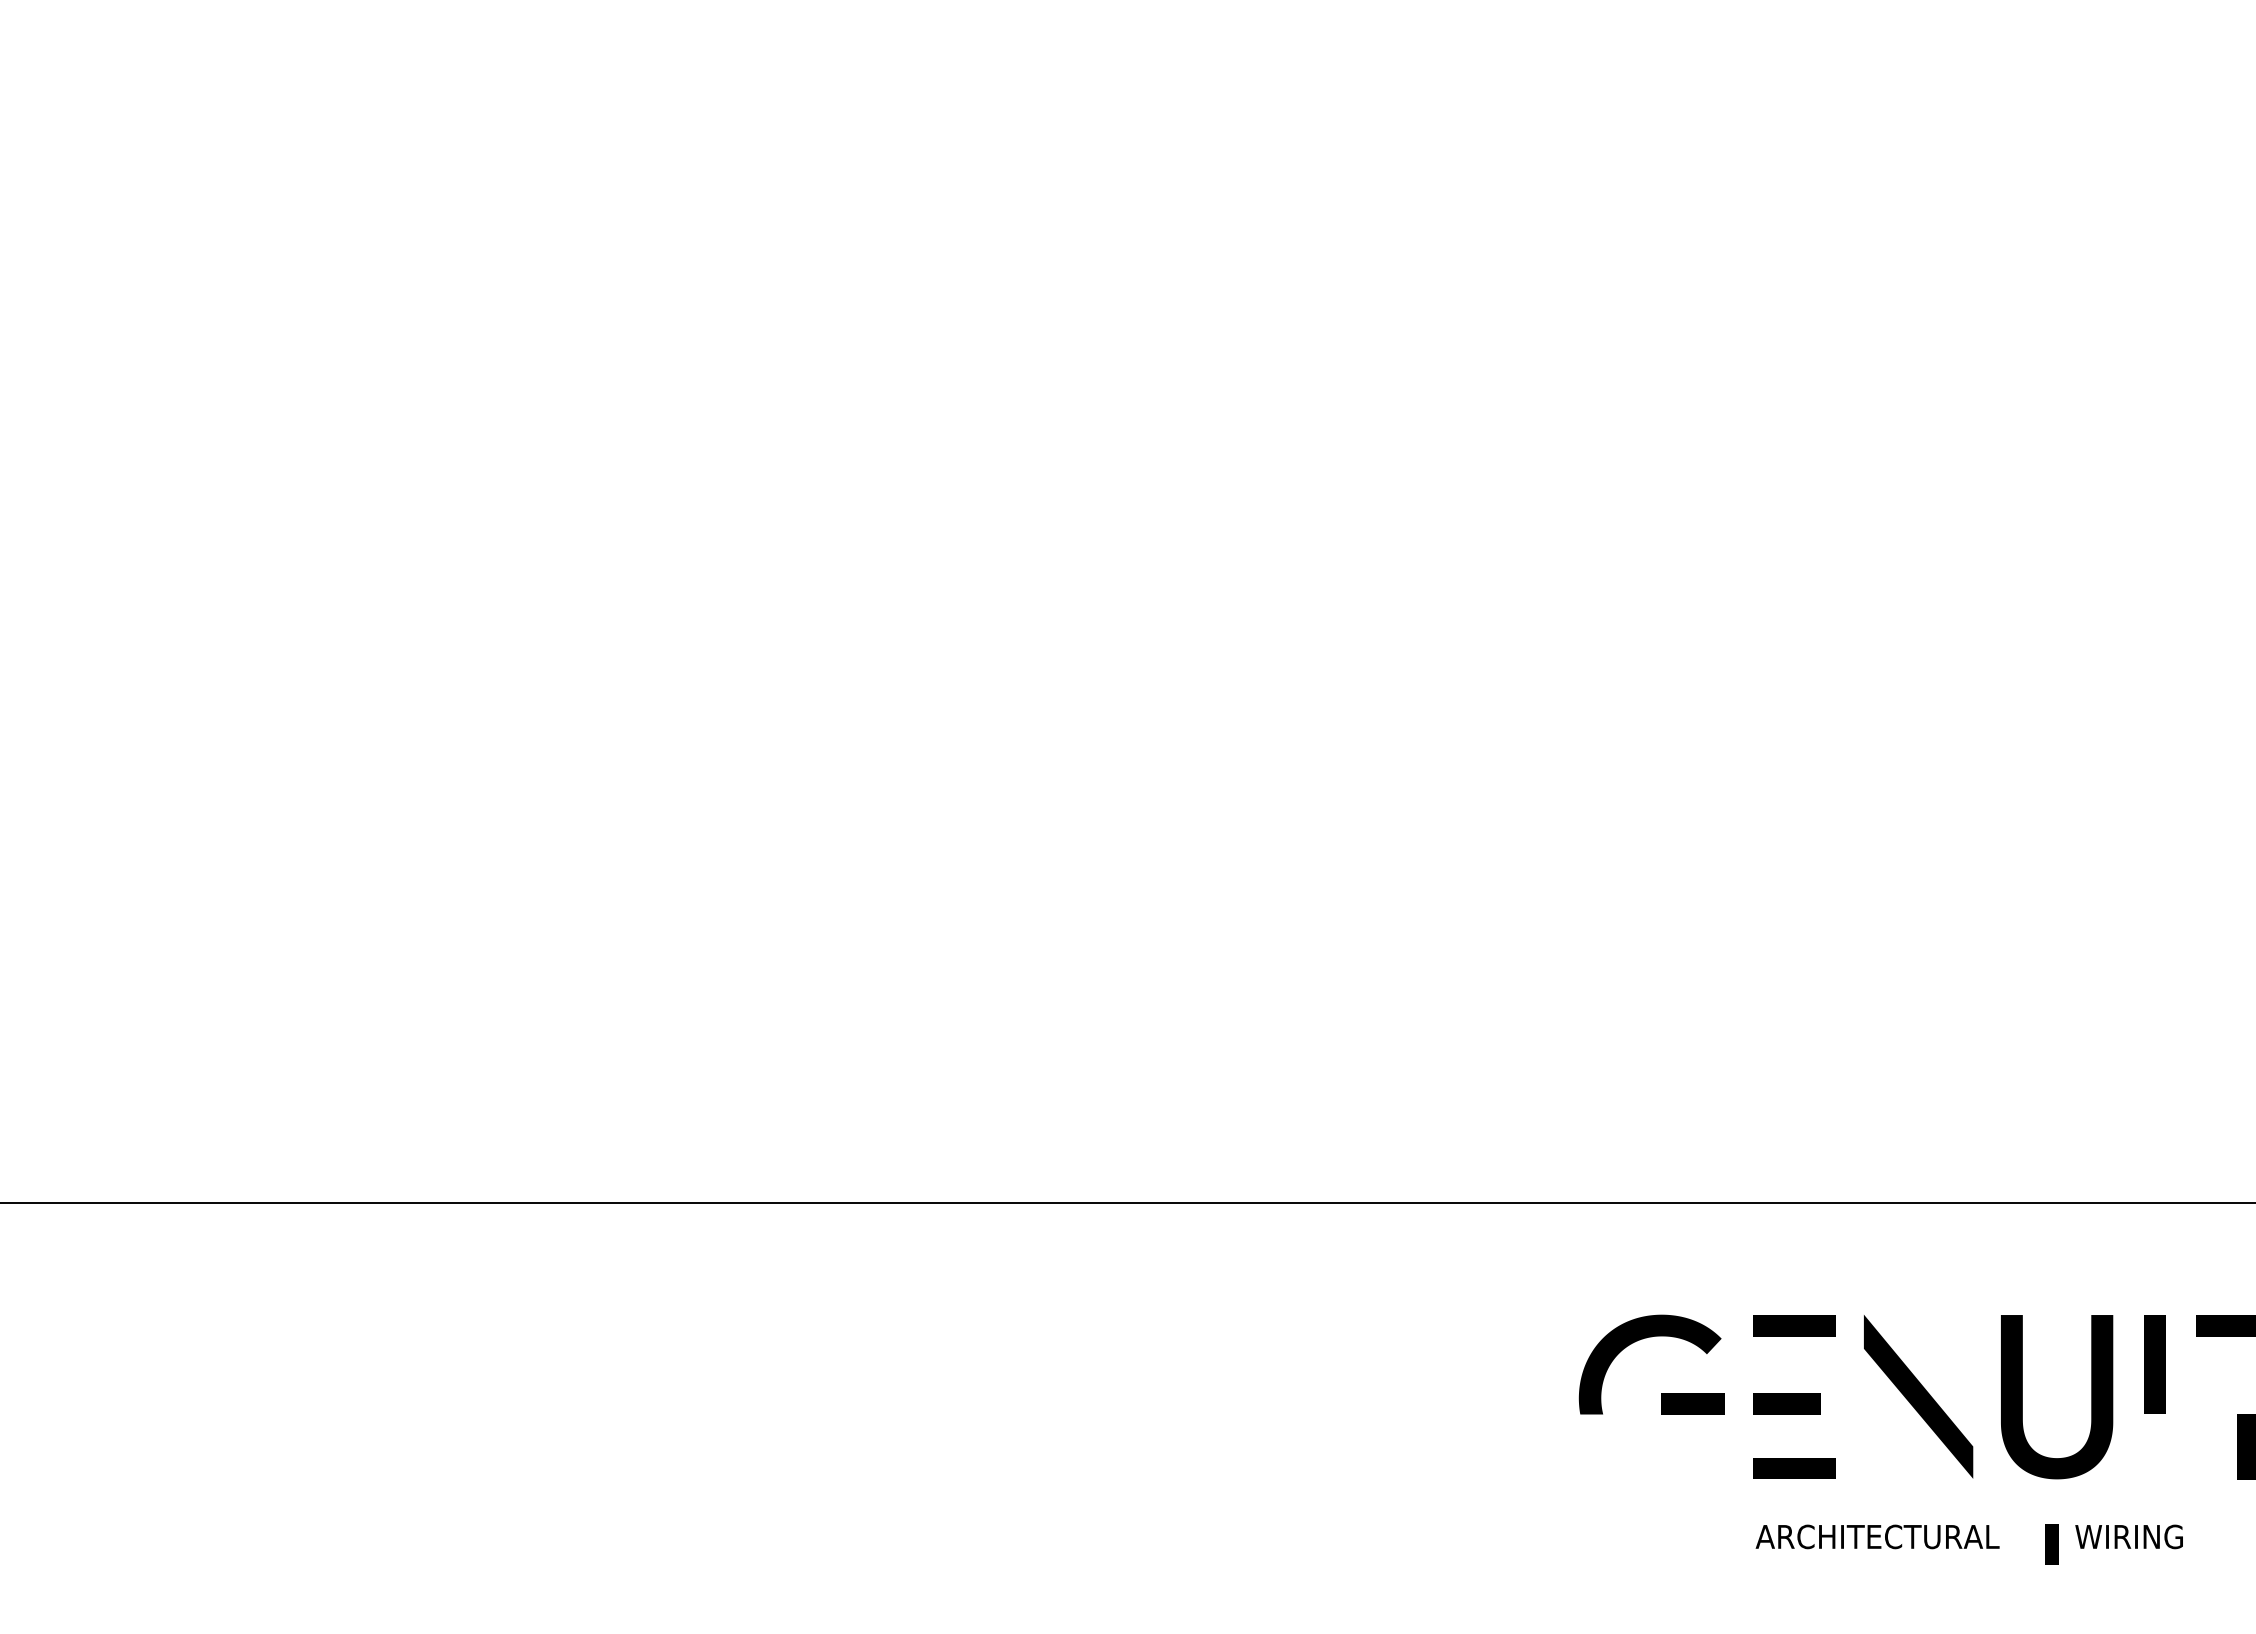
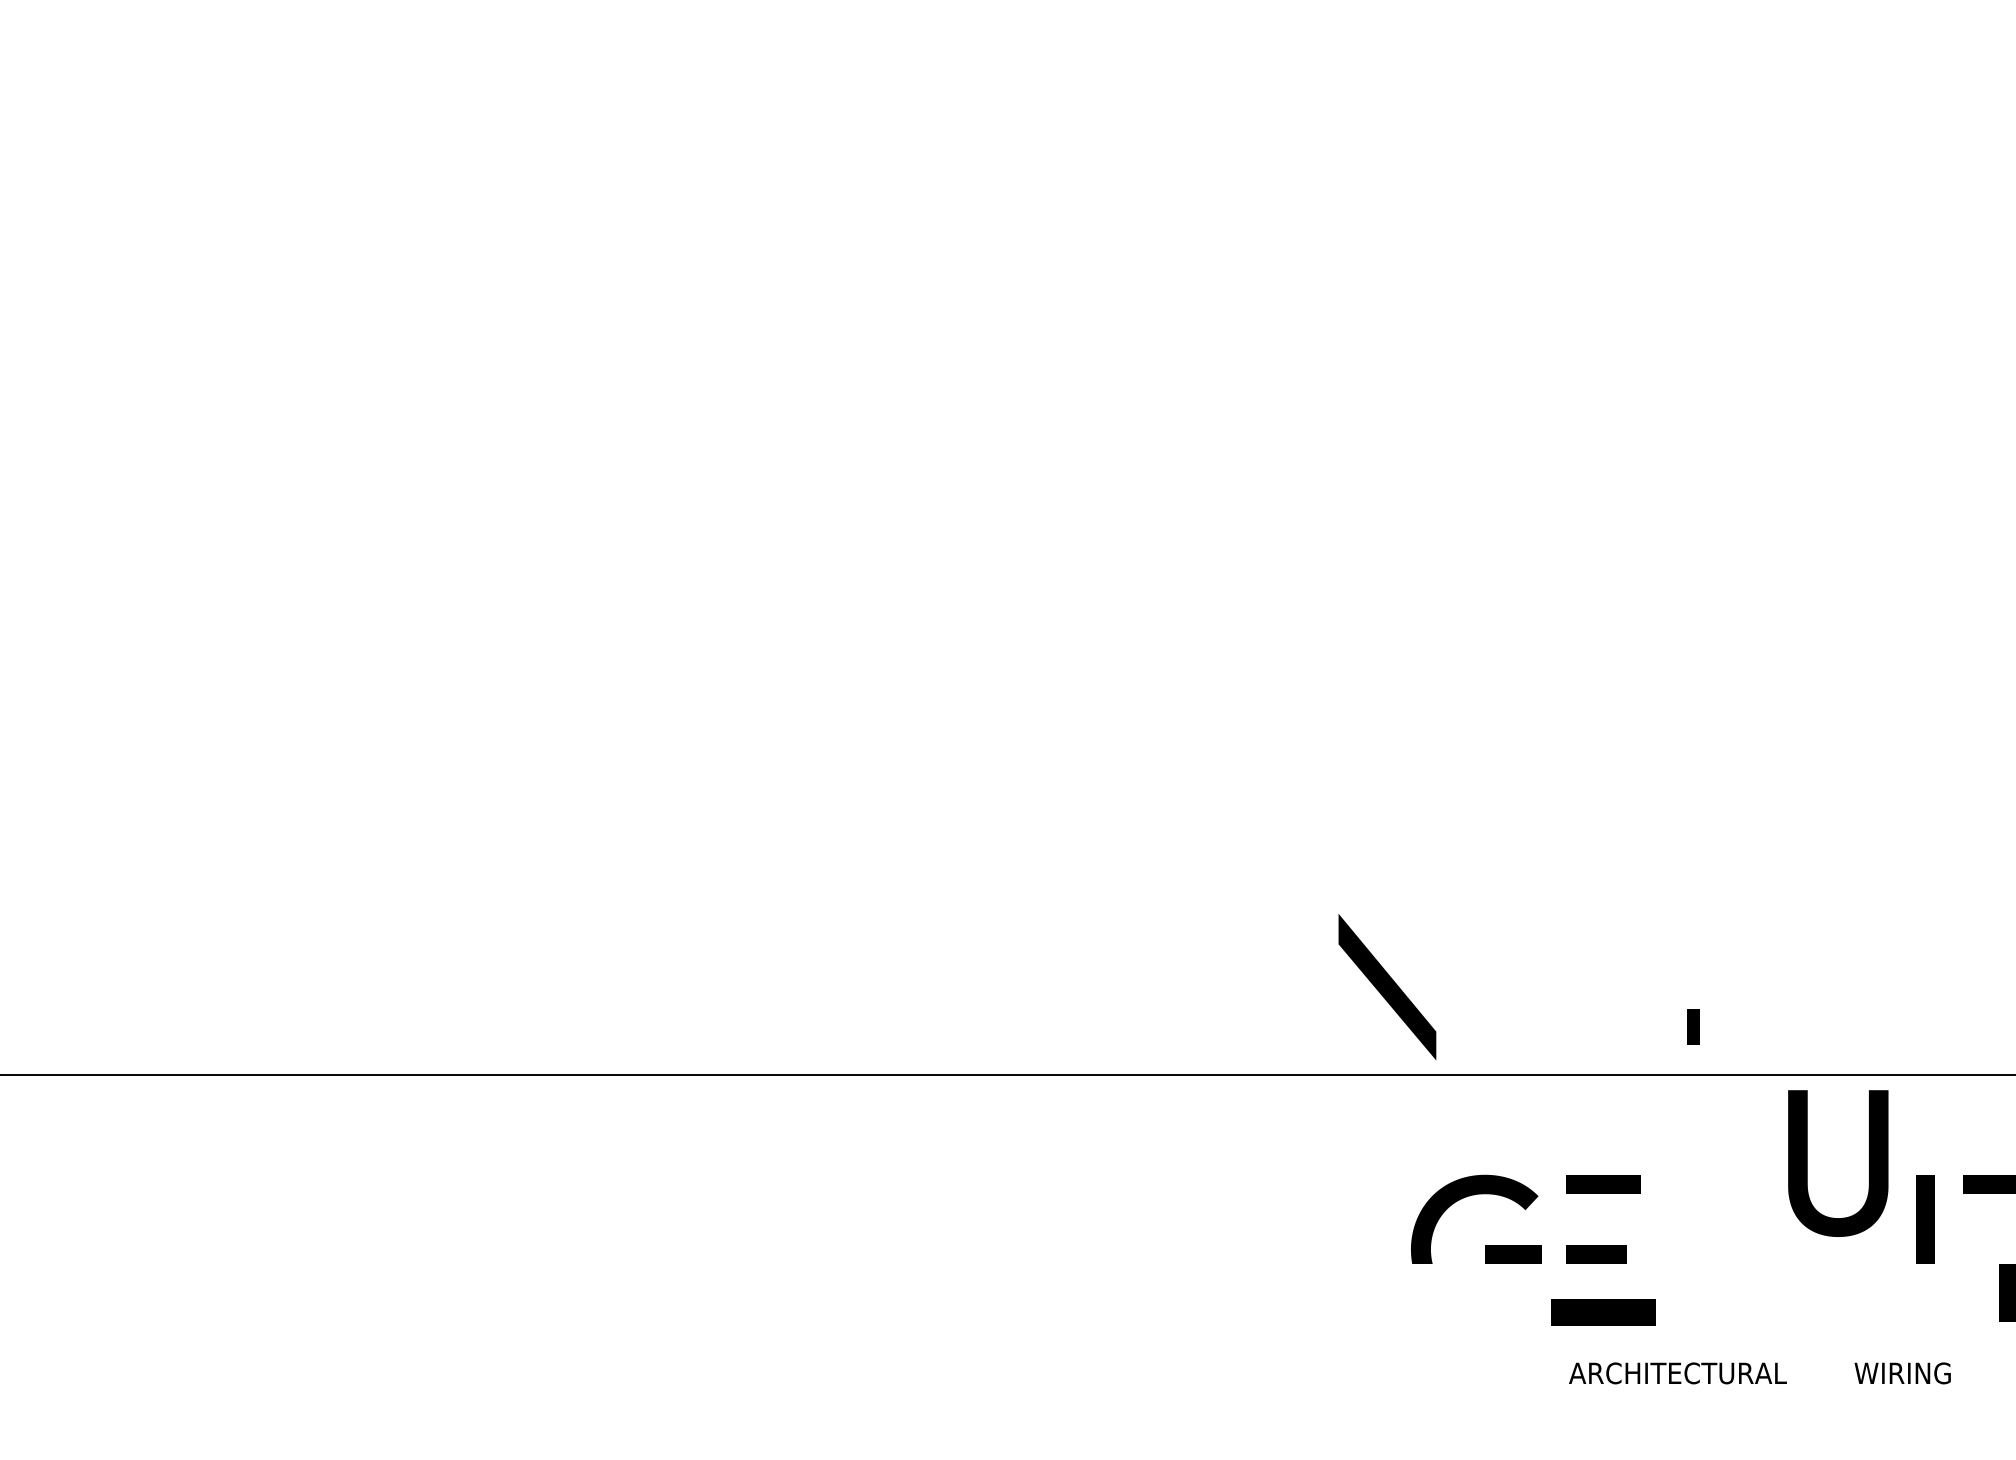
part: (1918, 1396) -> (1387, 986), moved
part: (2091, 1397) -> (1869, 1163), moved
part: (1794, 1468) -> (1603, 1312), size x1.4
part: (2051, 1544) -> (1693, 1027), moved

